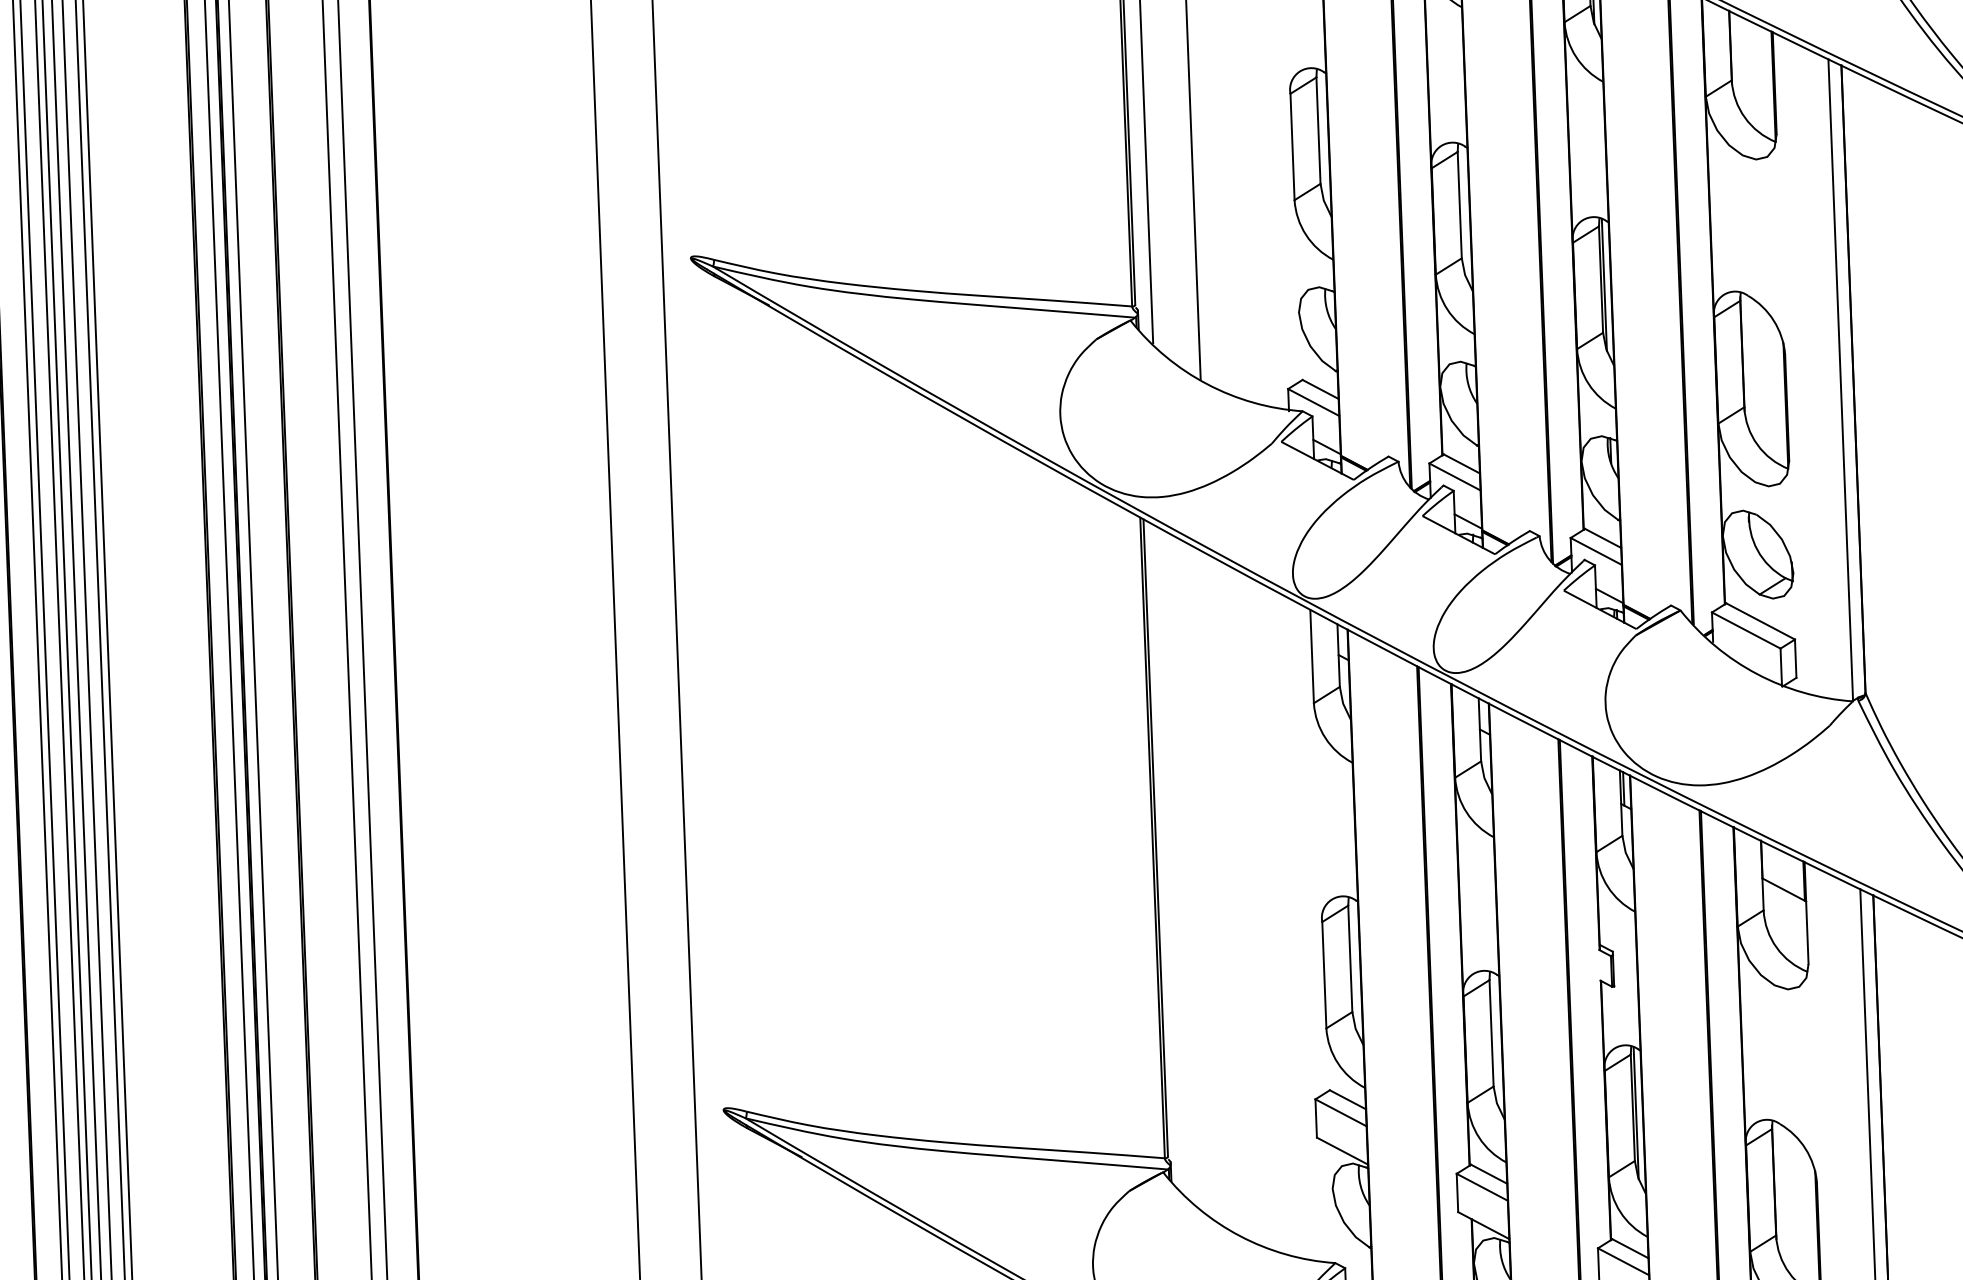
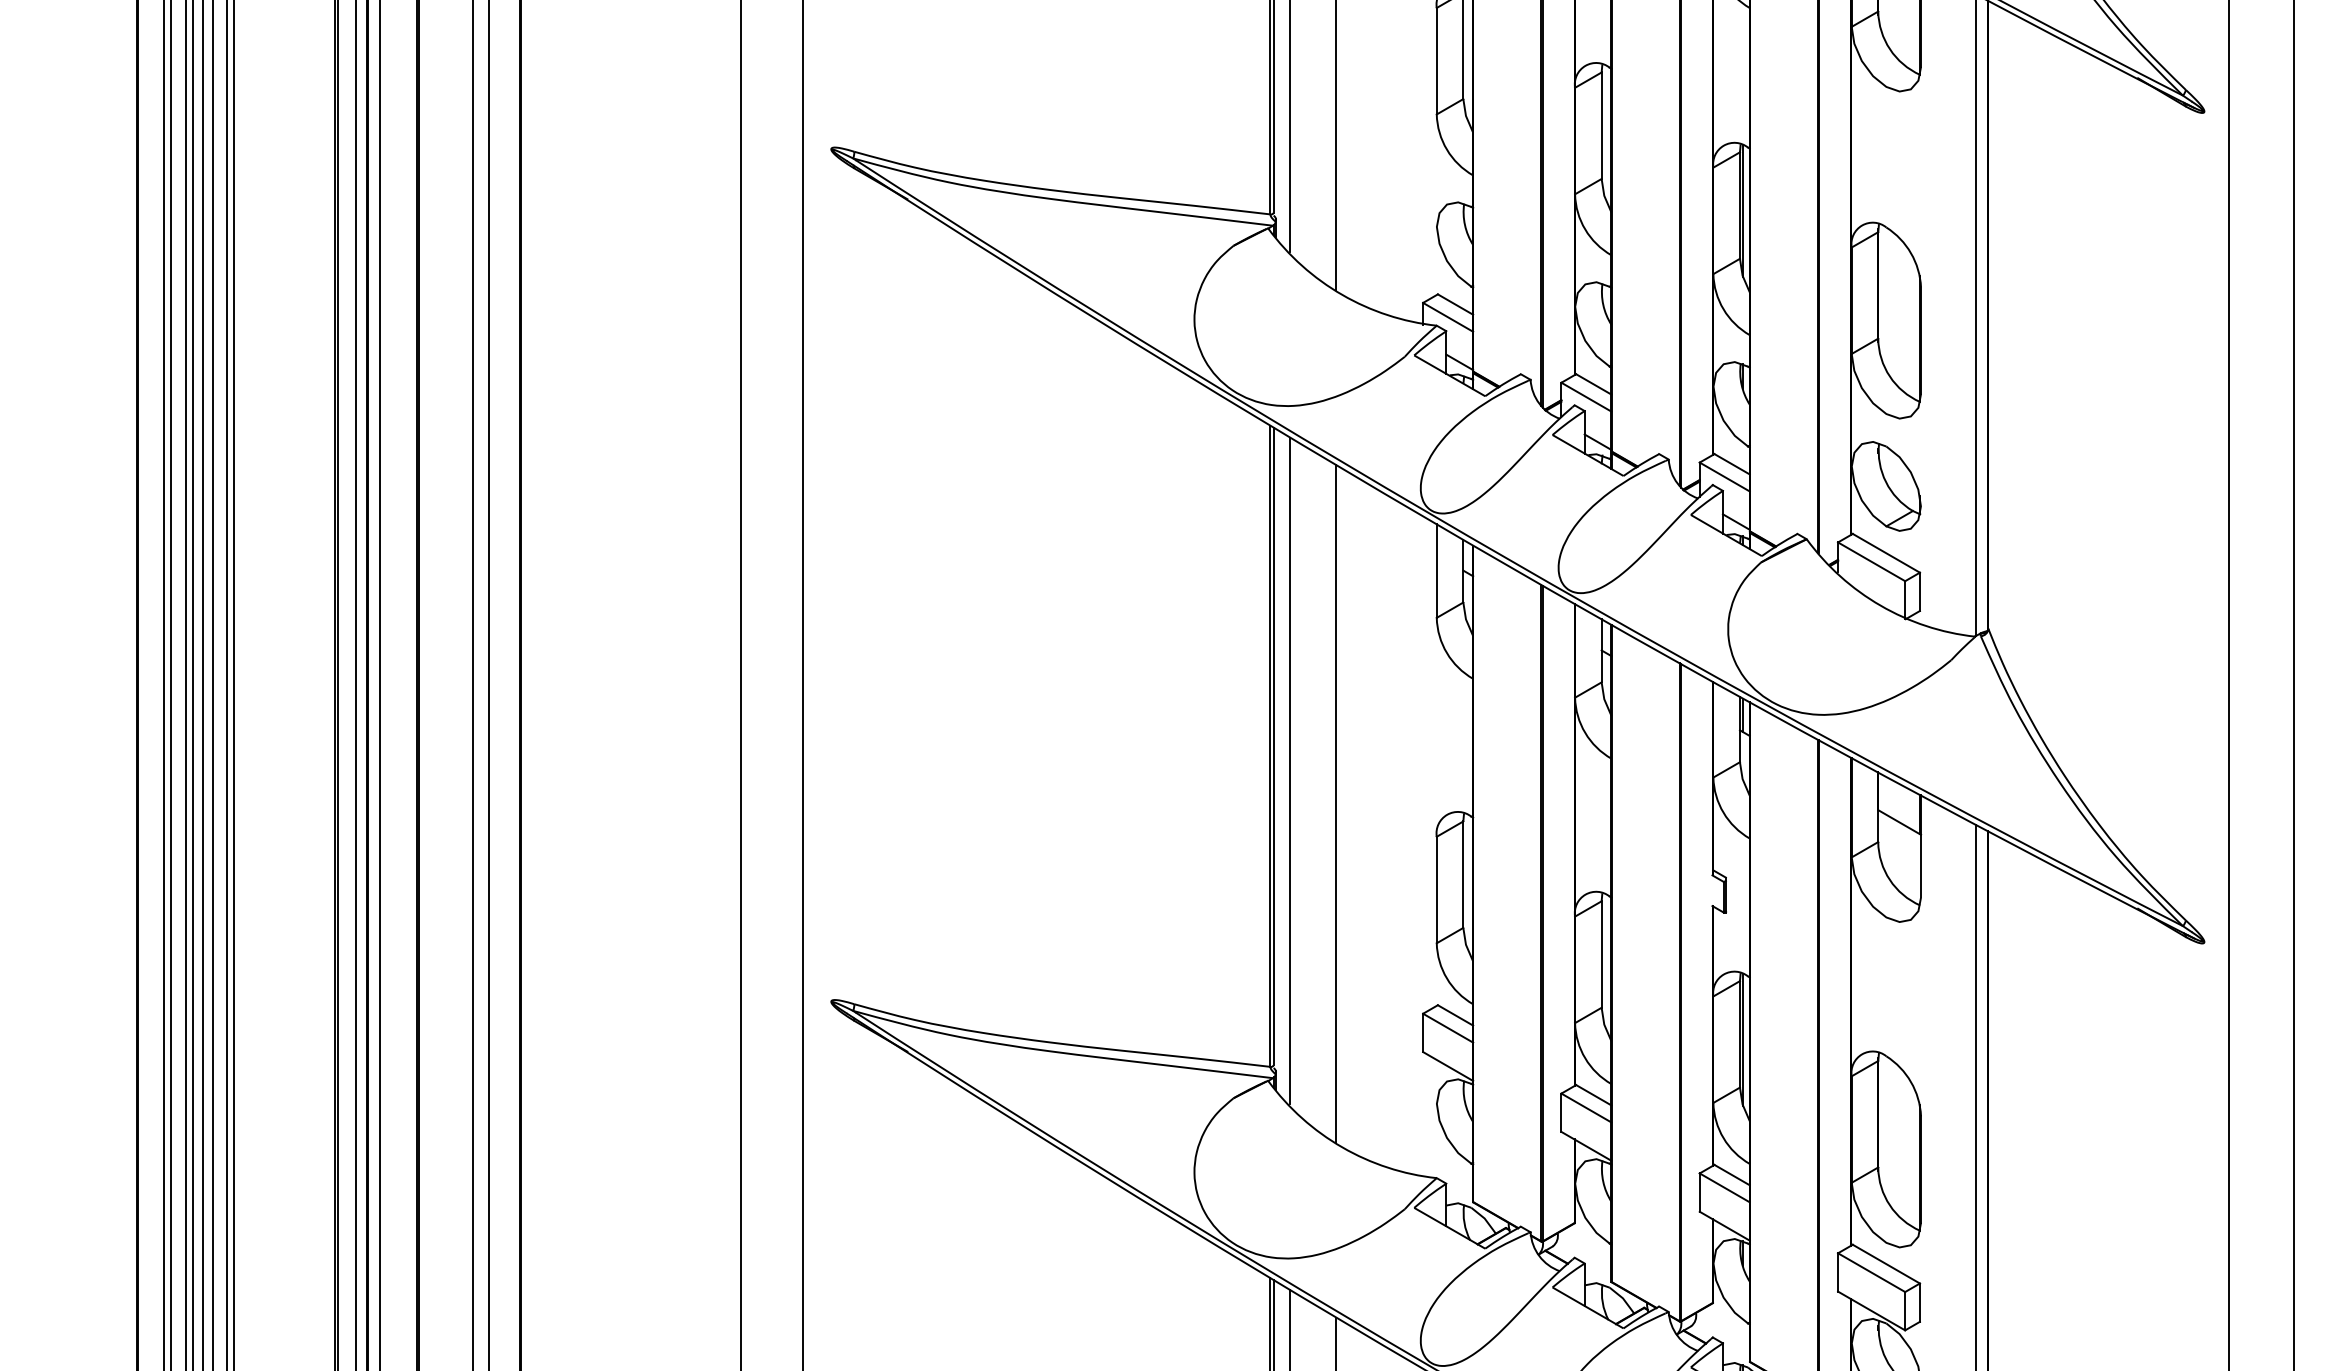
line: (1172, 861) -> (1289, 770), added
line: (1220, 892) -> (1336, 803), added

